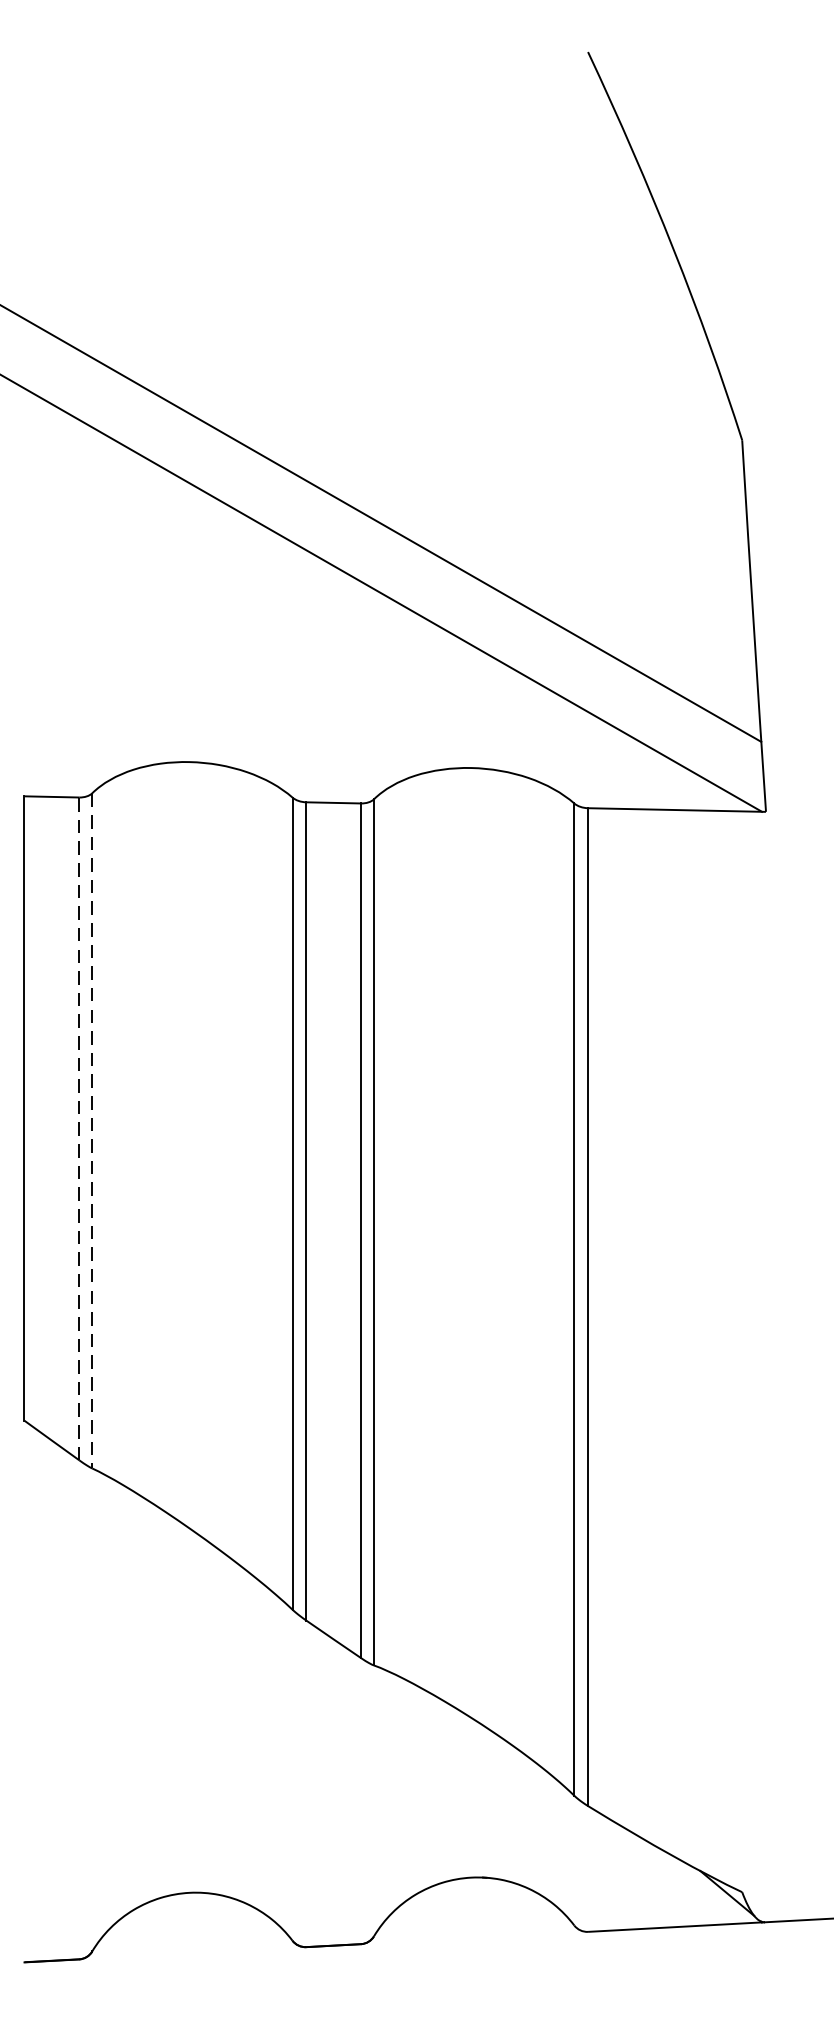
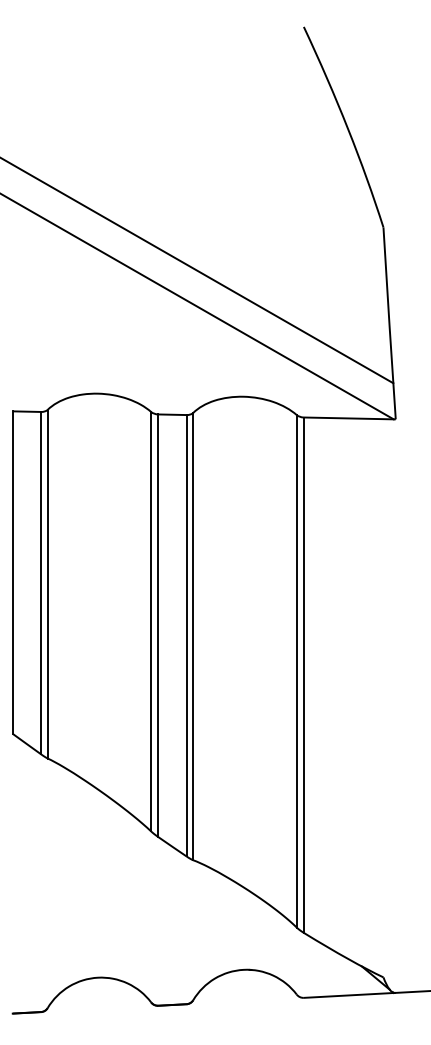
line: (80, 1127) -> (41, 582), dashed -> solid
line: (91, 1131) -> (47, 584), dashed -> solid

